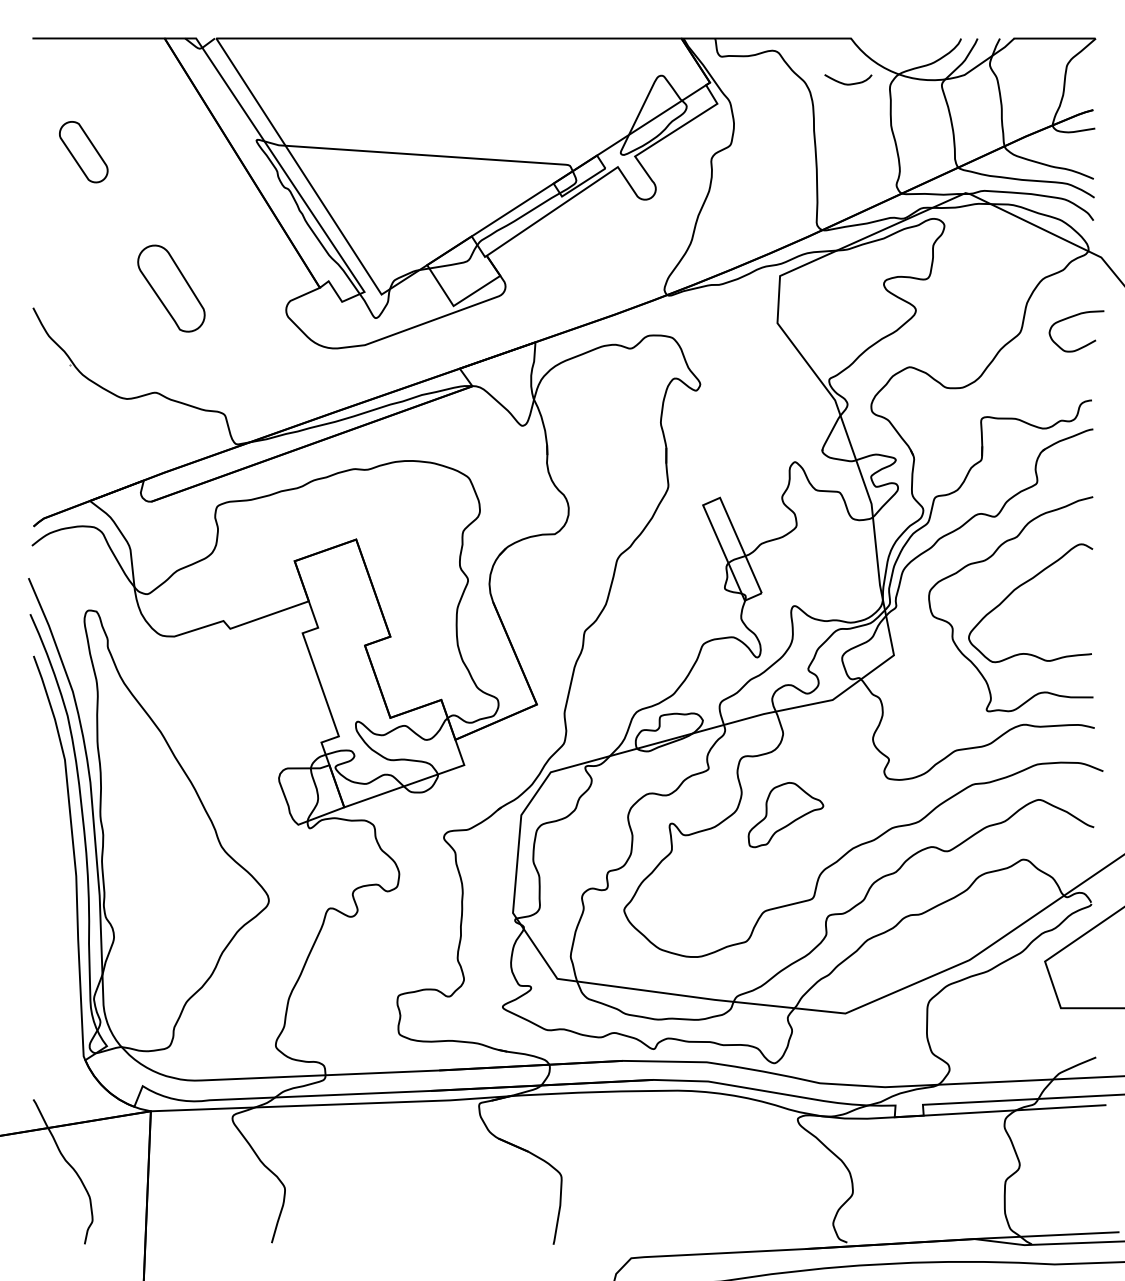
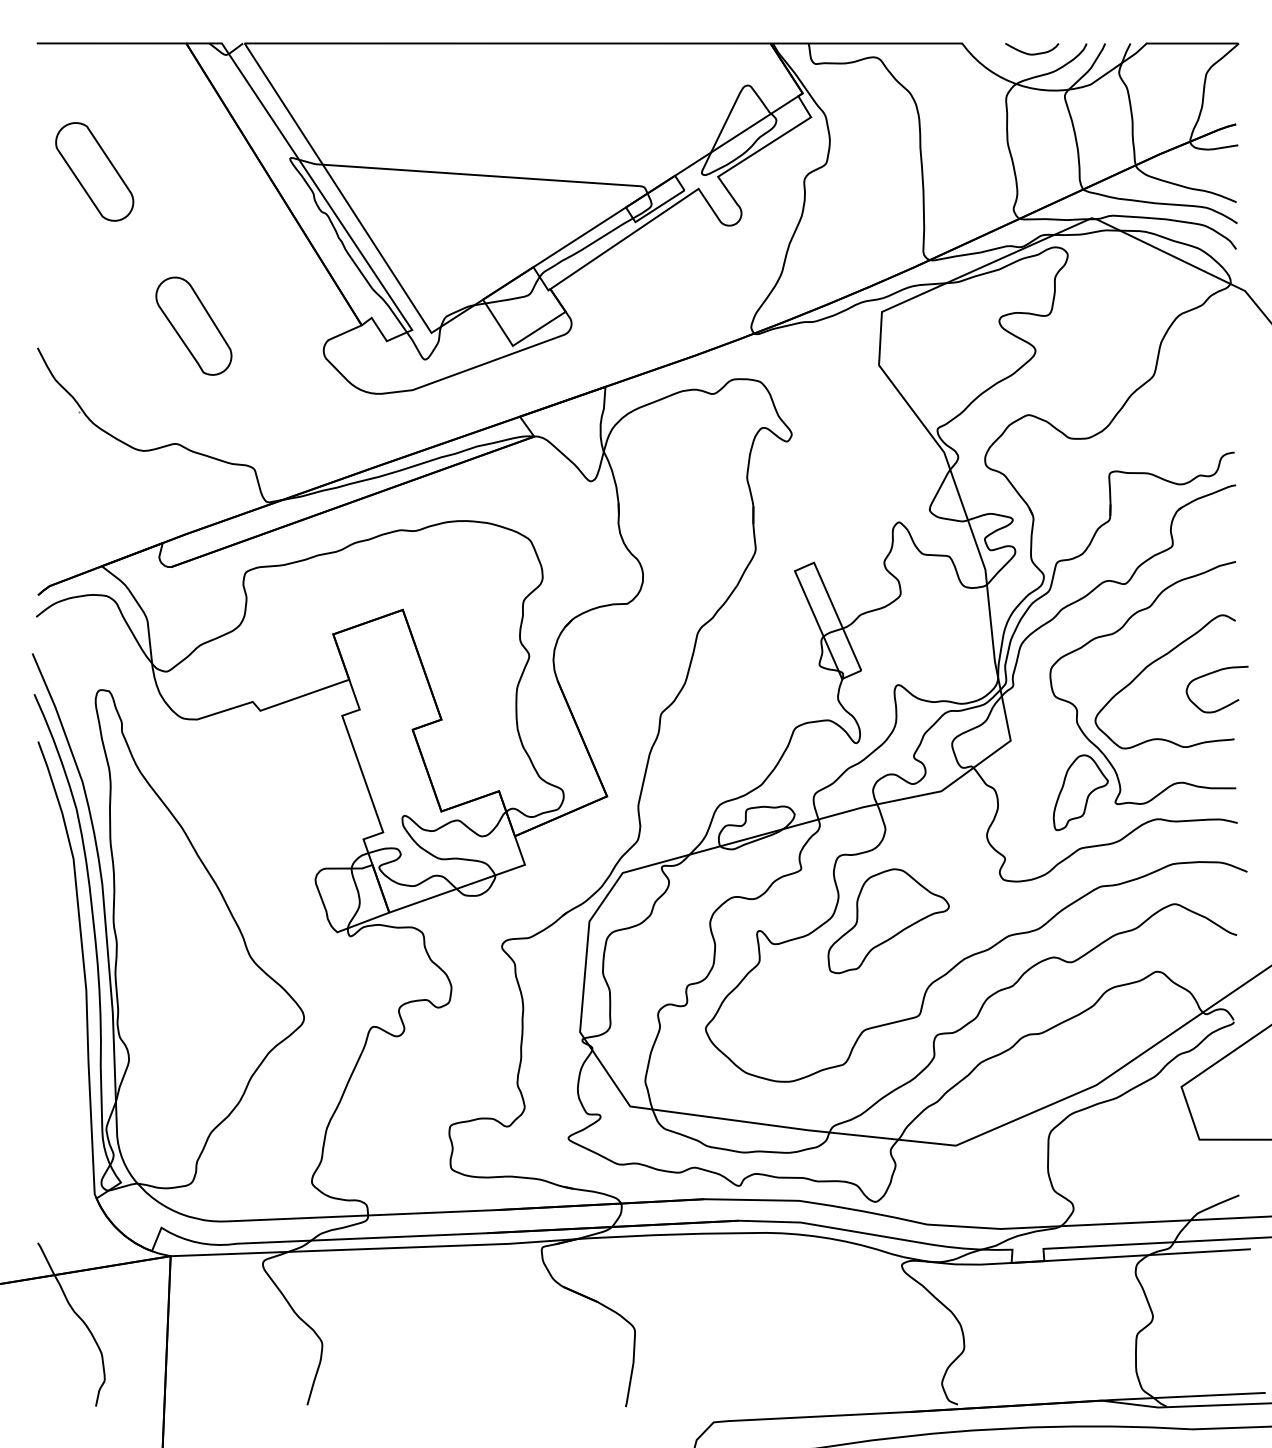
curve: (848, 83) -> (1032, 53), moved
part: (83, 151) -> (94, 171), size x1.43
curve: (1070, 318) -> (1210, 674), moved
part: (955, 701) -> (1080, 792), added
part: (785, 815) -> (888, 921), size x1.43

